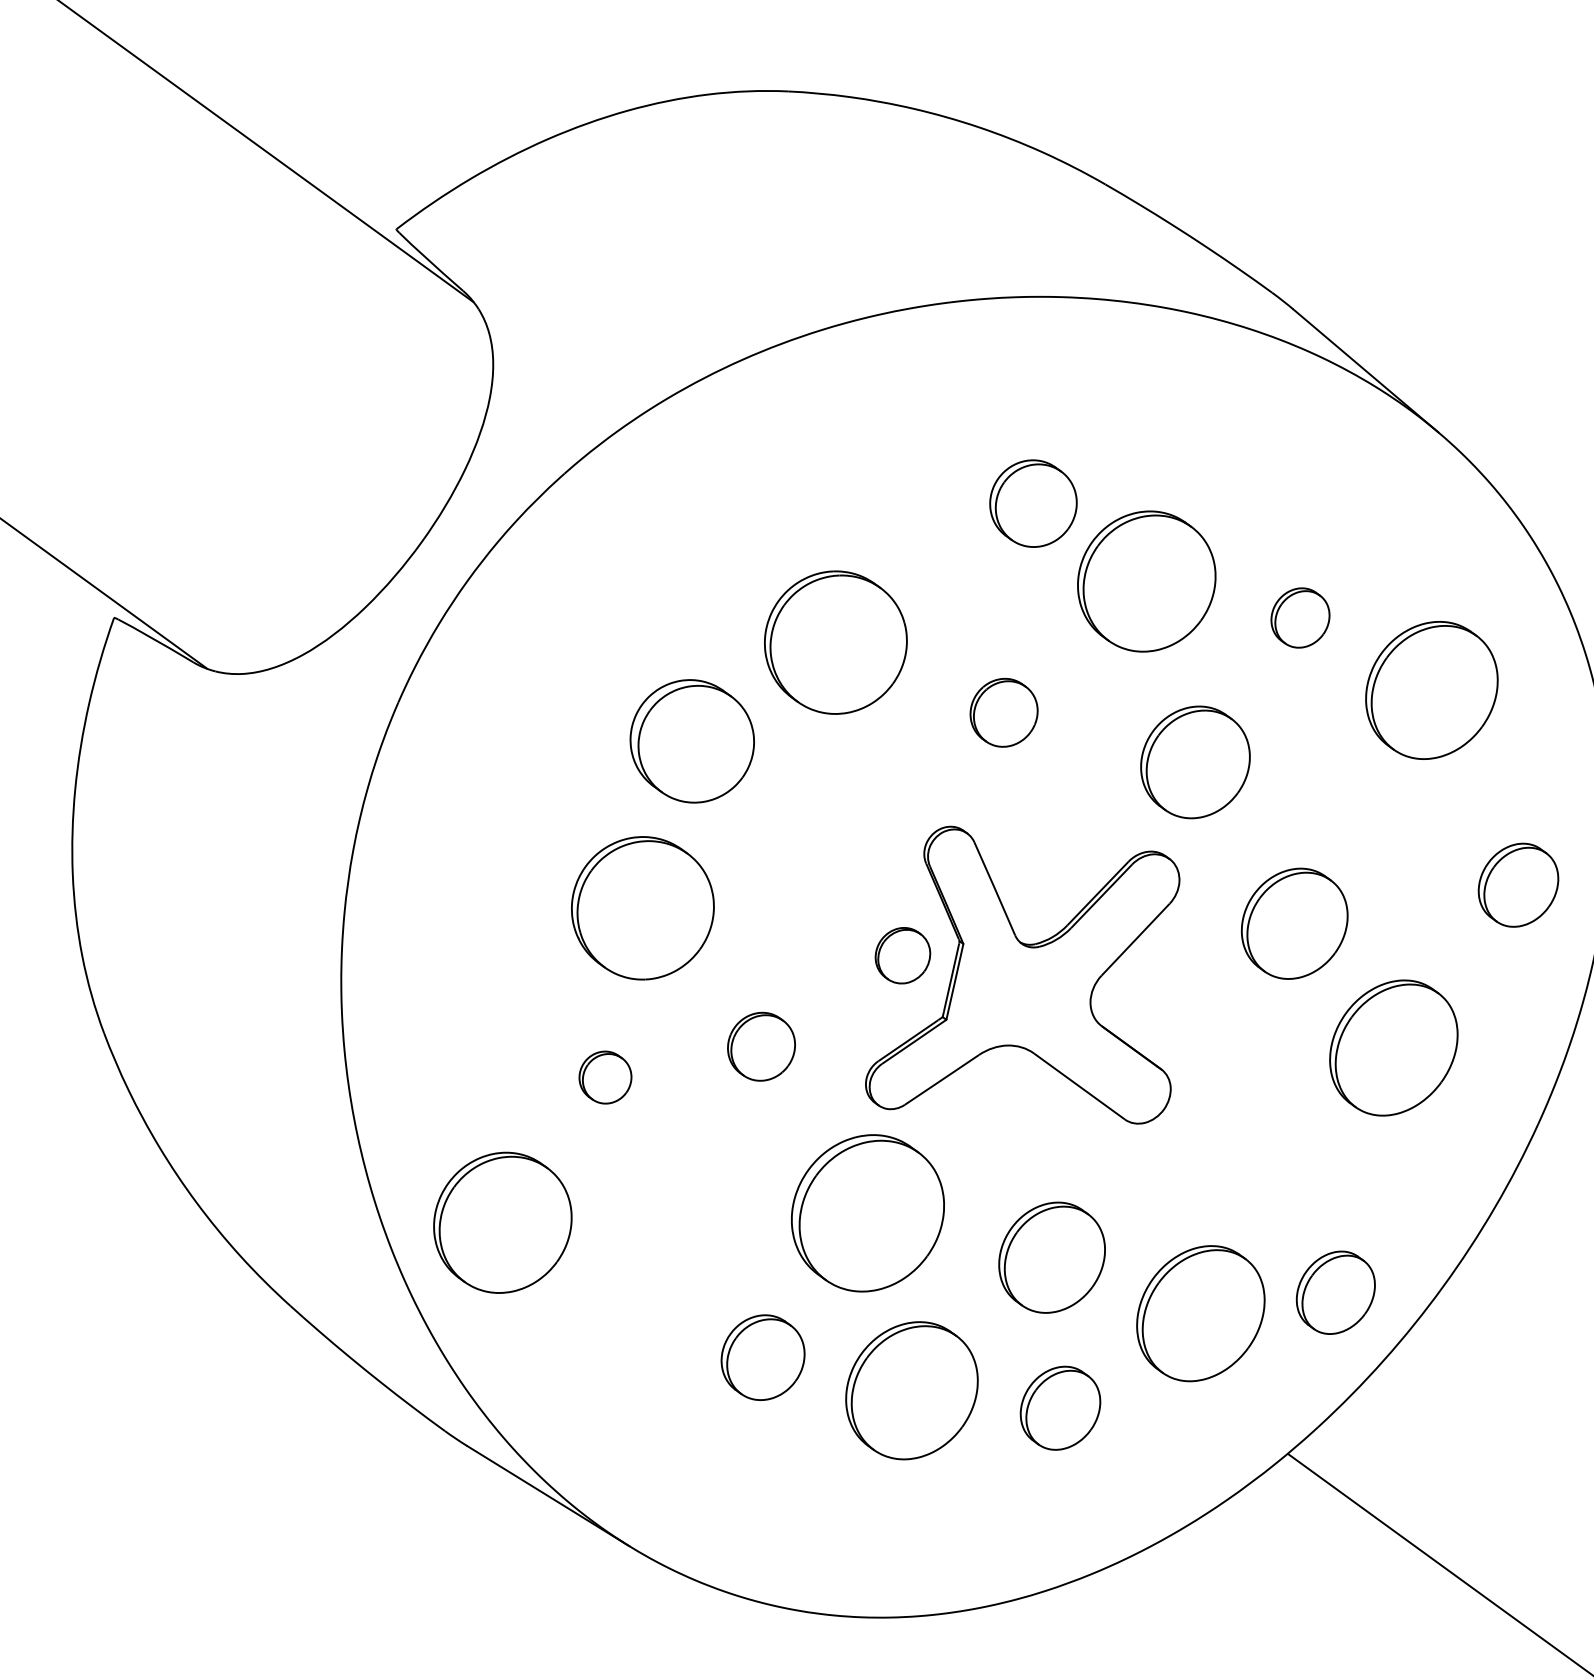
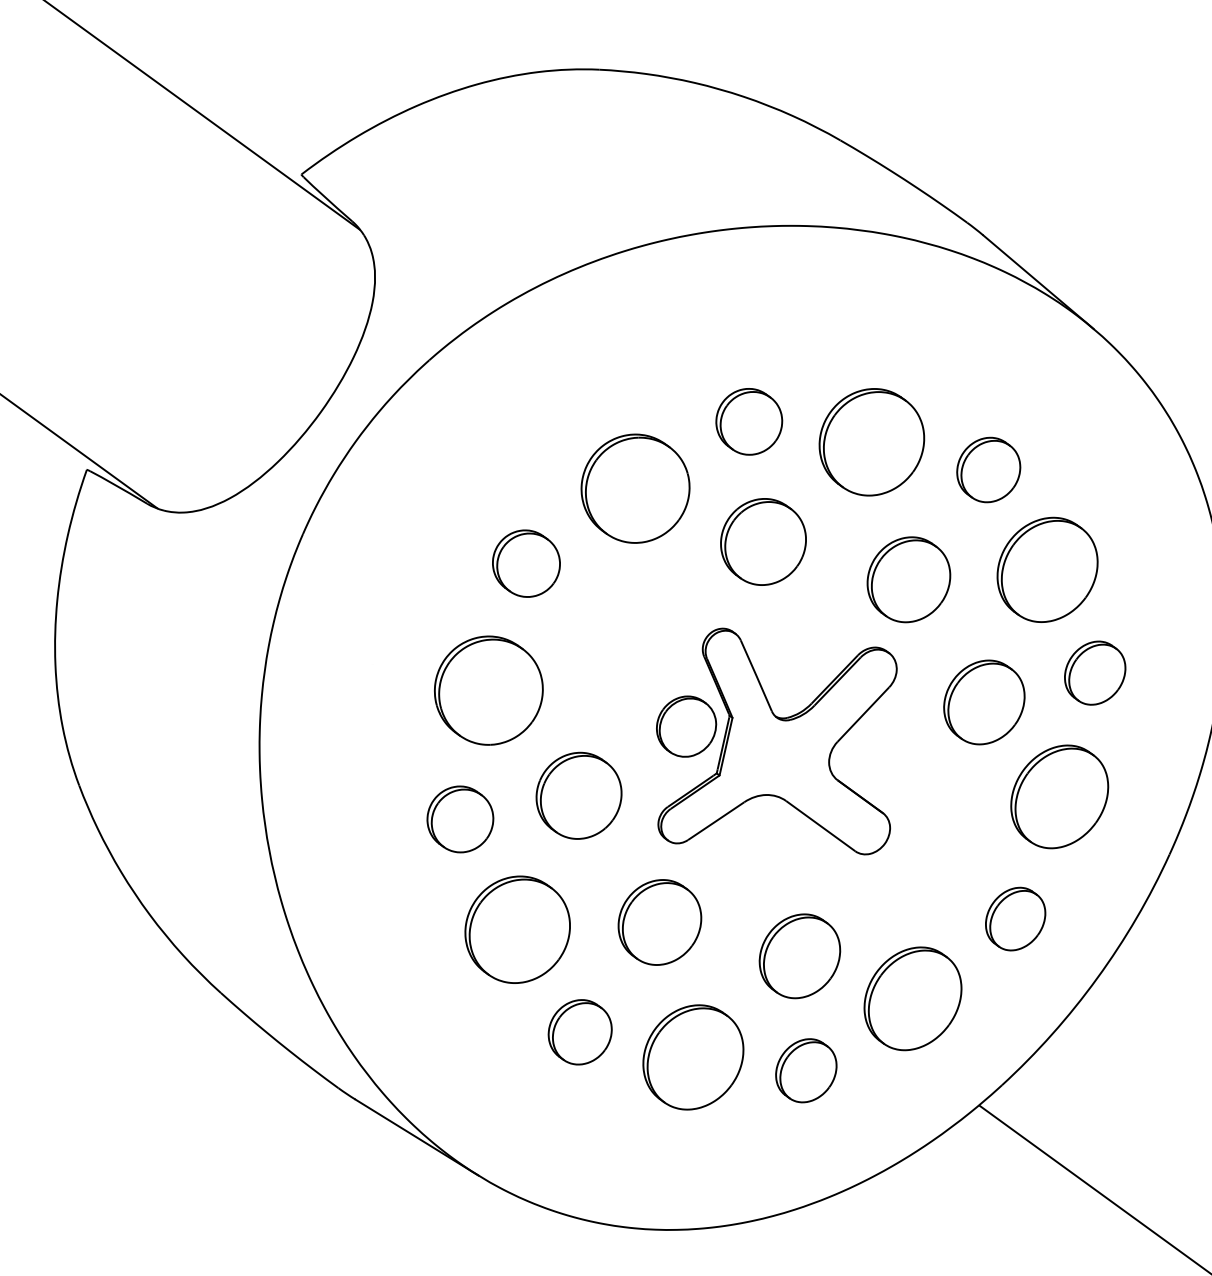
part: (1033, 503) -> (749, 421), moved
part: (1300, 617) -> (988, 469), size x1.43
part: (1431, 690) -> (1047, 569), moved
part: (1003, 712) -> (762, 541), size x1.67
part: (692, 740) -> (526, 563), size x0.71
part: (1518, 884) -> (1095, 672), moved
part: (902, 955) -> (686, 726), size x1.43
part: (761, 1046) -> (579, 795), size x1.67
part: (605, 1077) -> (460, 819), size x1.67
part: (867, 1212) -> (659, 921), size x0.71
part: (502, 1222) -> (517, 929), moved
part: (1335, 1292) -> (1015, 918), moved

